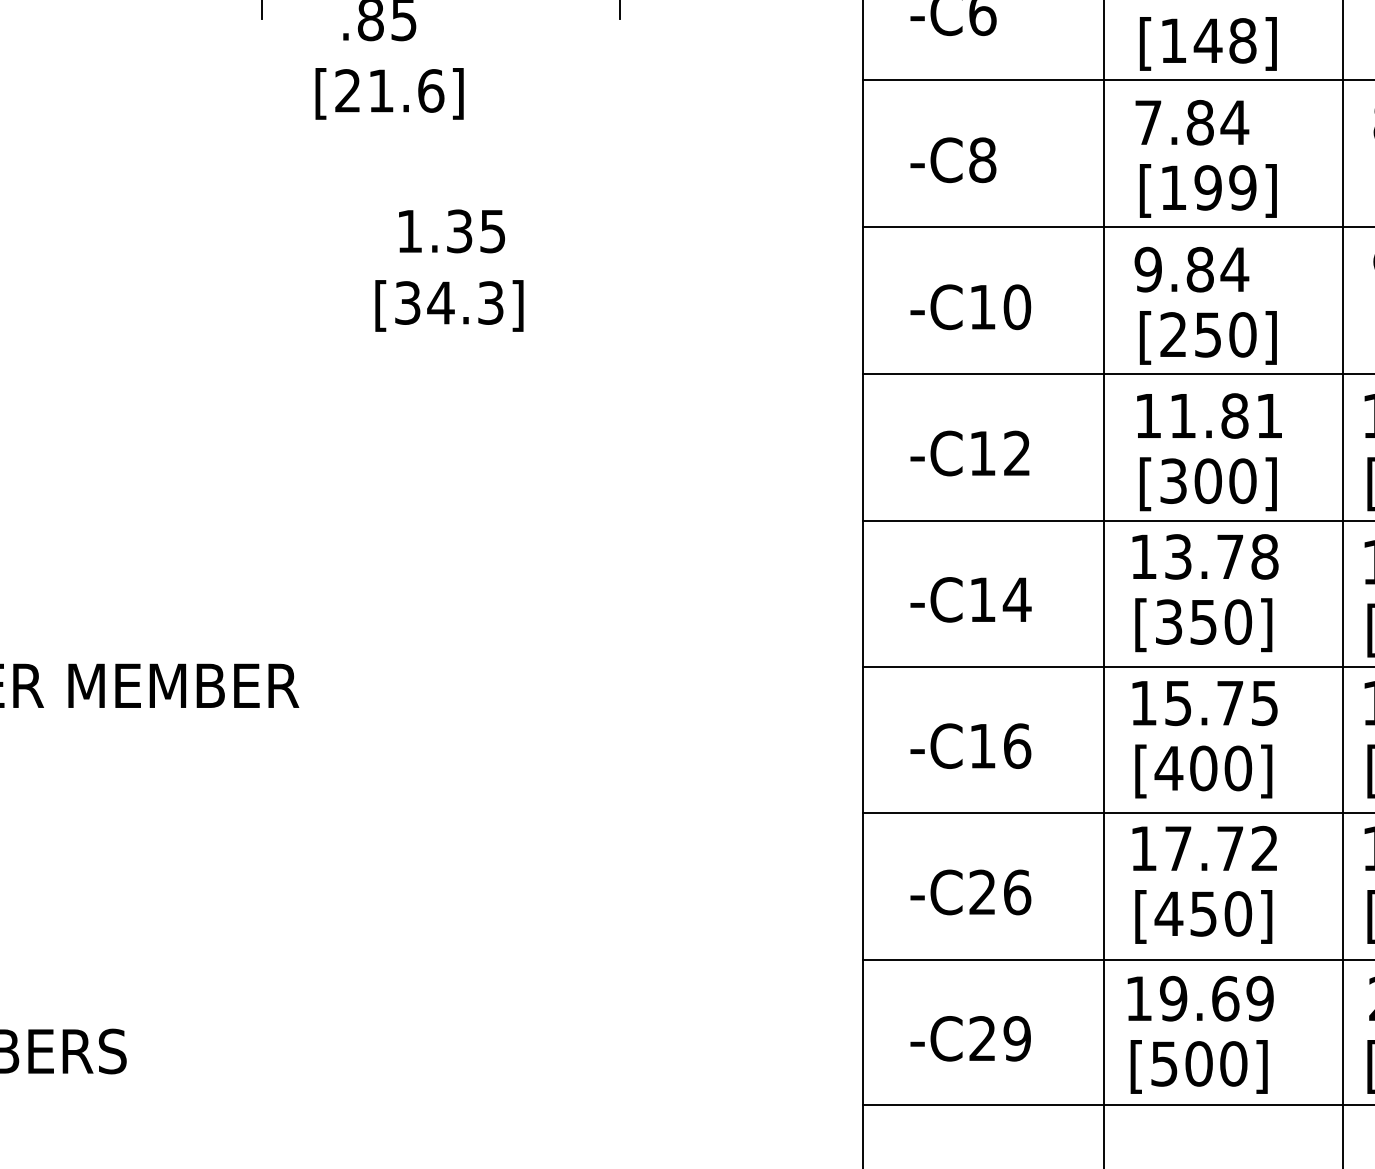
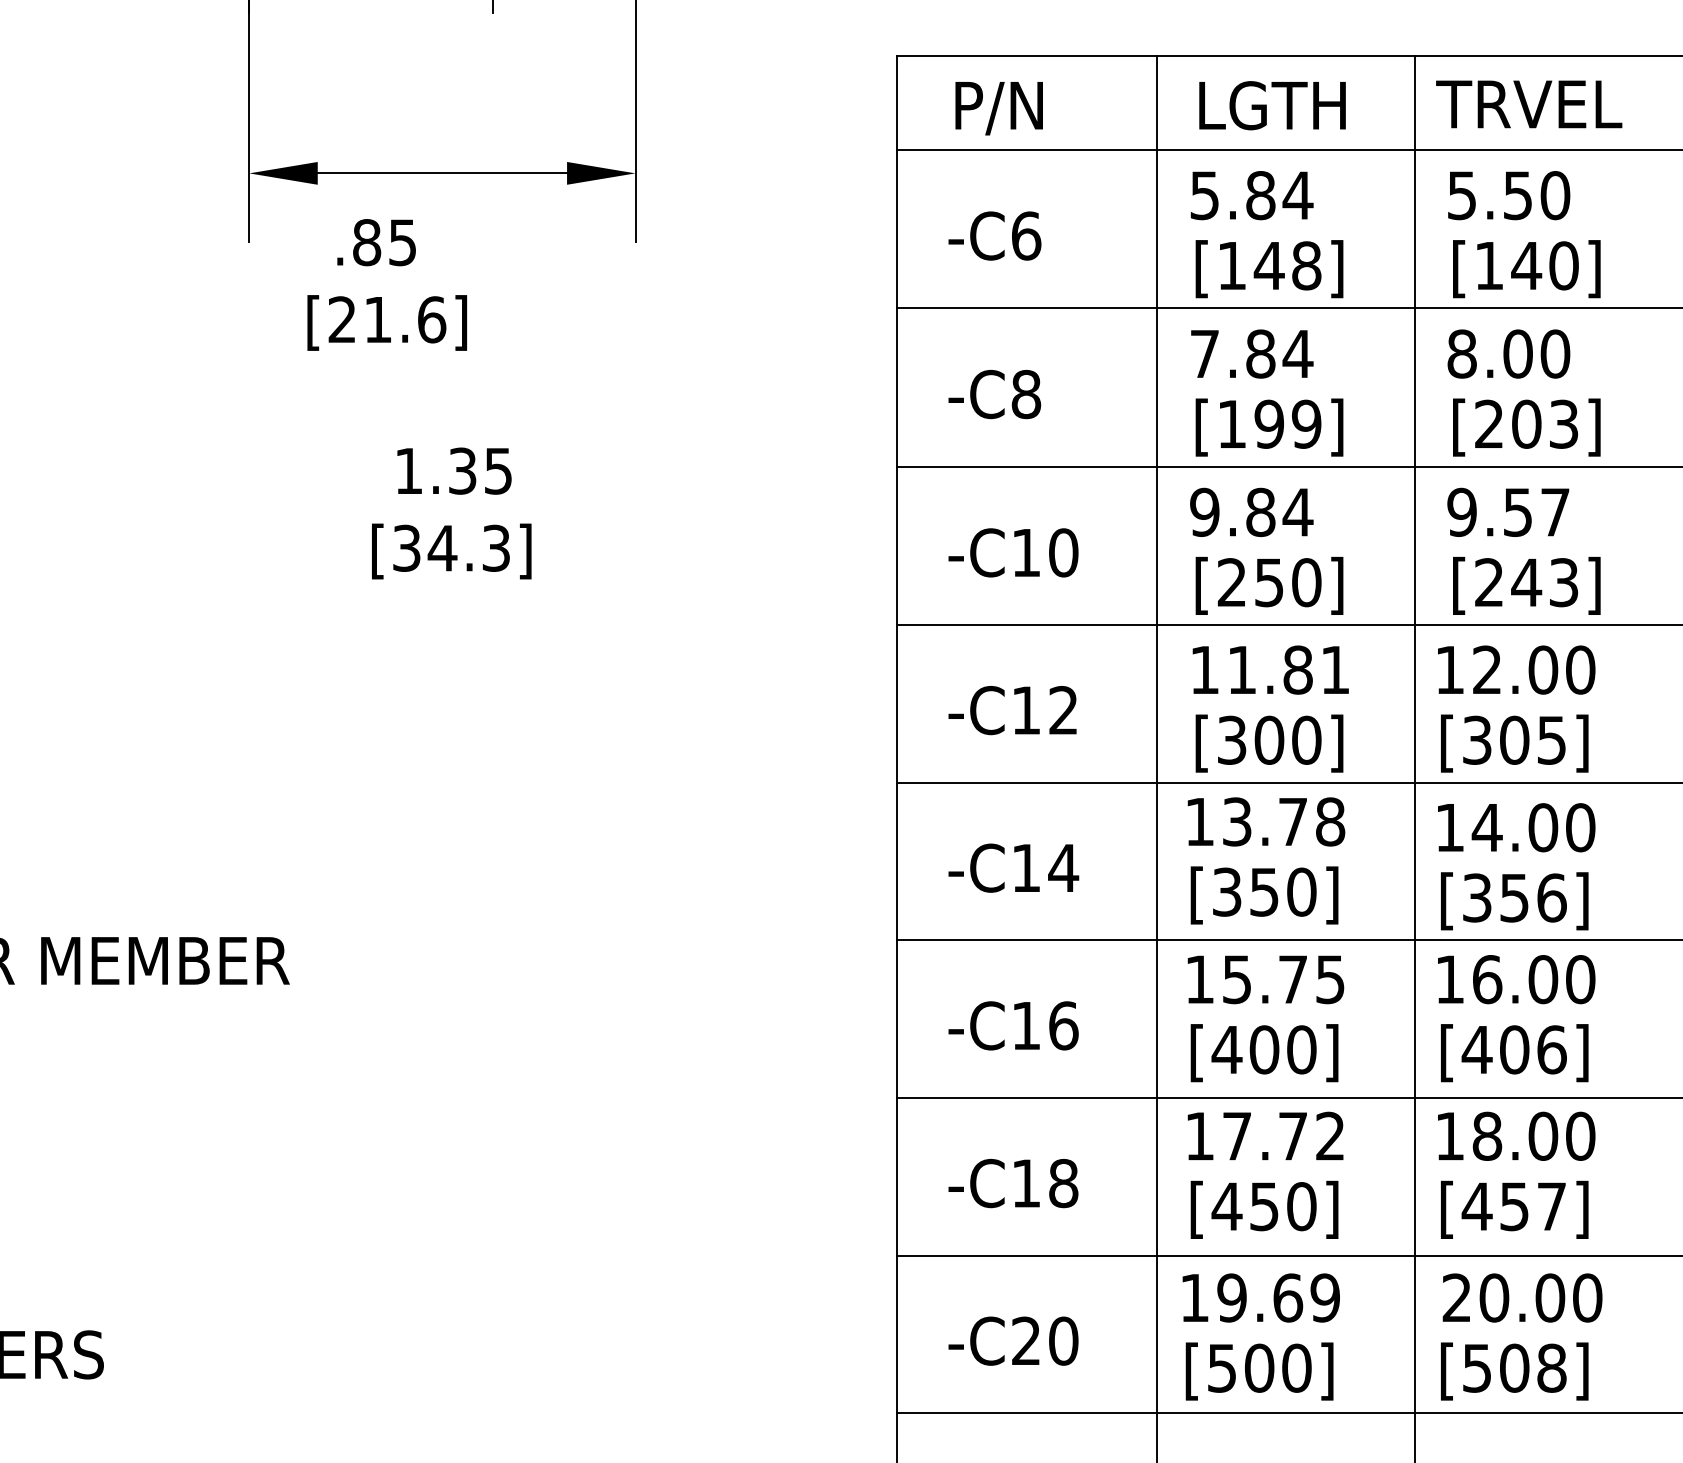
text: (1000, 892) -> (1045, 1183), -C26 -> -C18
text: (1017, 1038) -> (1063, 1340), -C29 -> -C20

